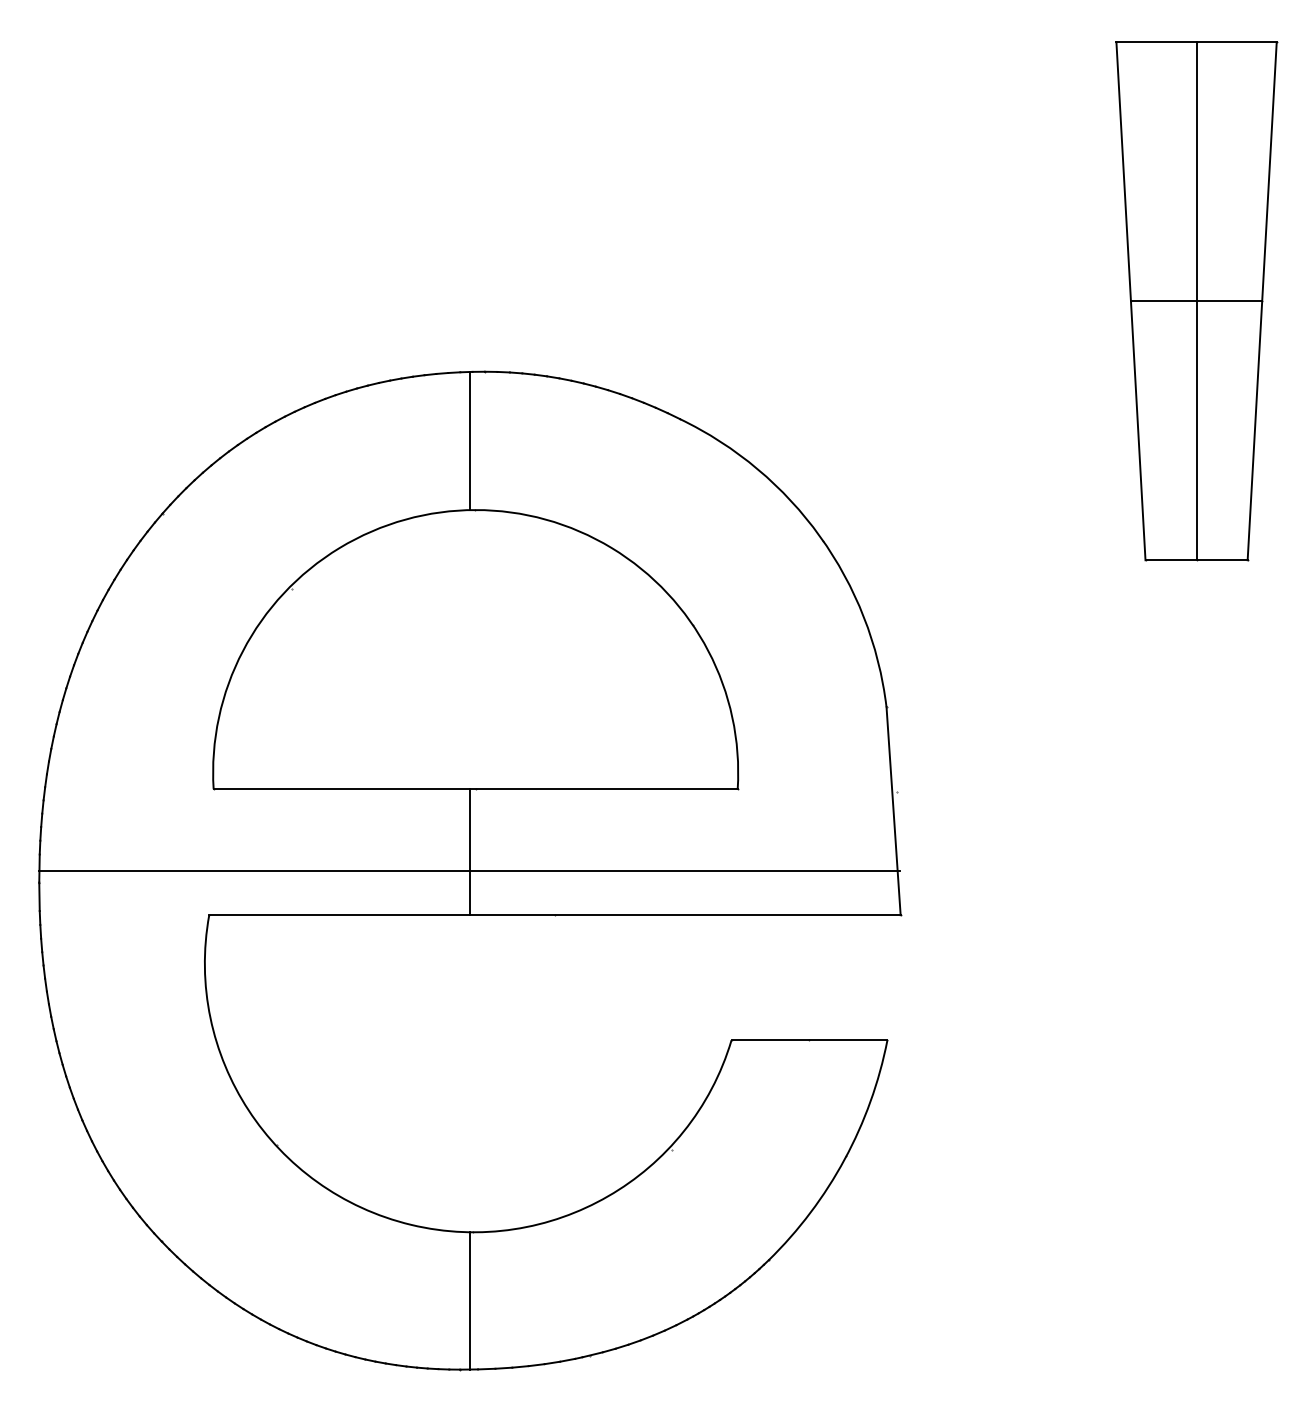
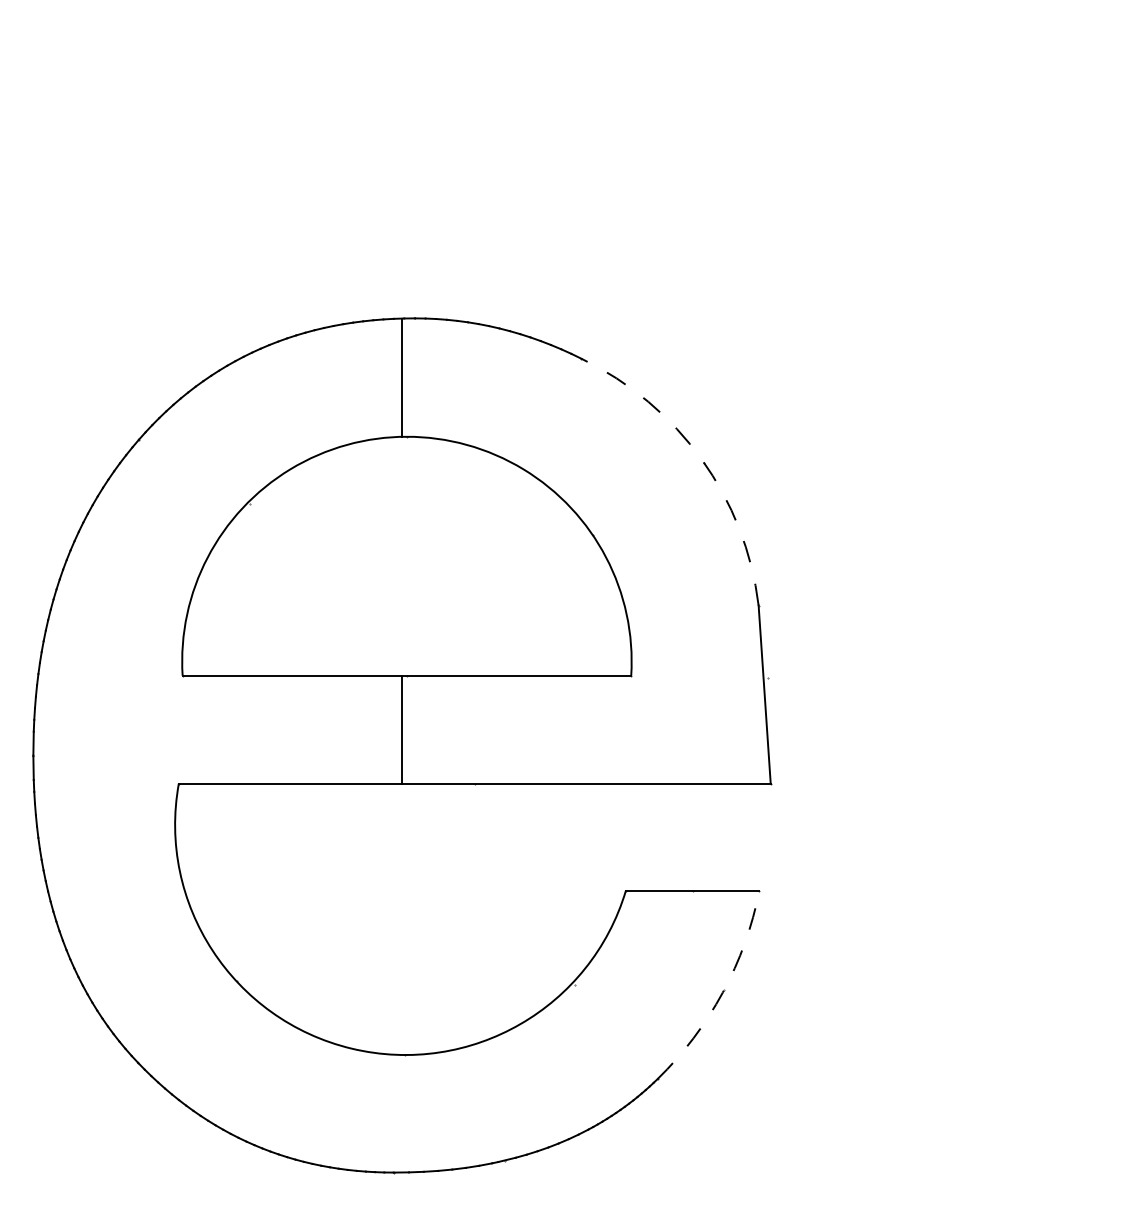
part: (1196, 301) -> (1023, 258), removed
arc: (820, 536) -> (702, 459), solid -> dashed
line: (469, 870) -> (401, 745), removed
arc: (844, 1159) -> (722, 992), solid -> dashed
line: (469, 1300) -> (401, 1113), removed

